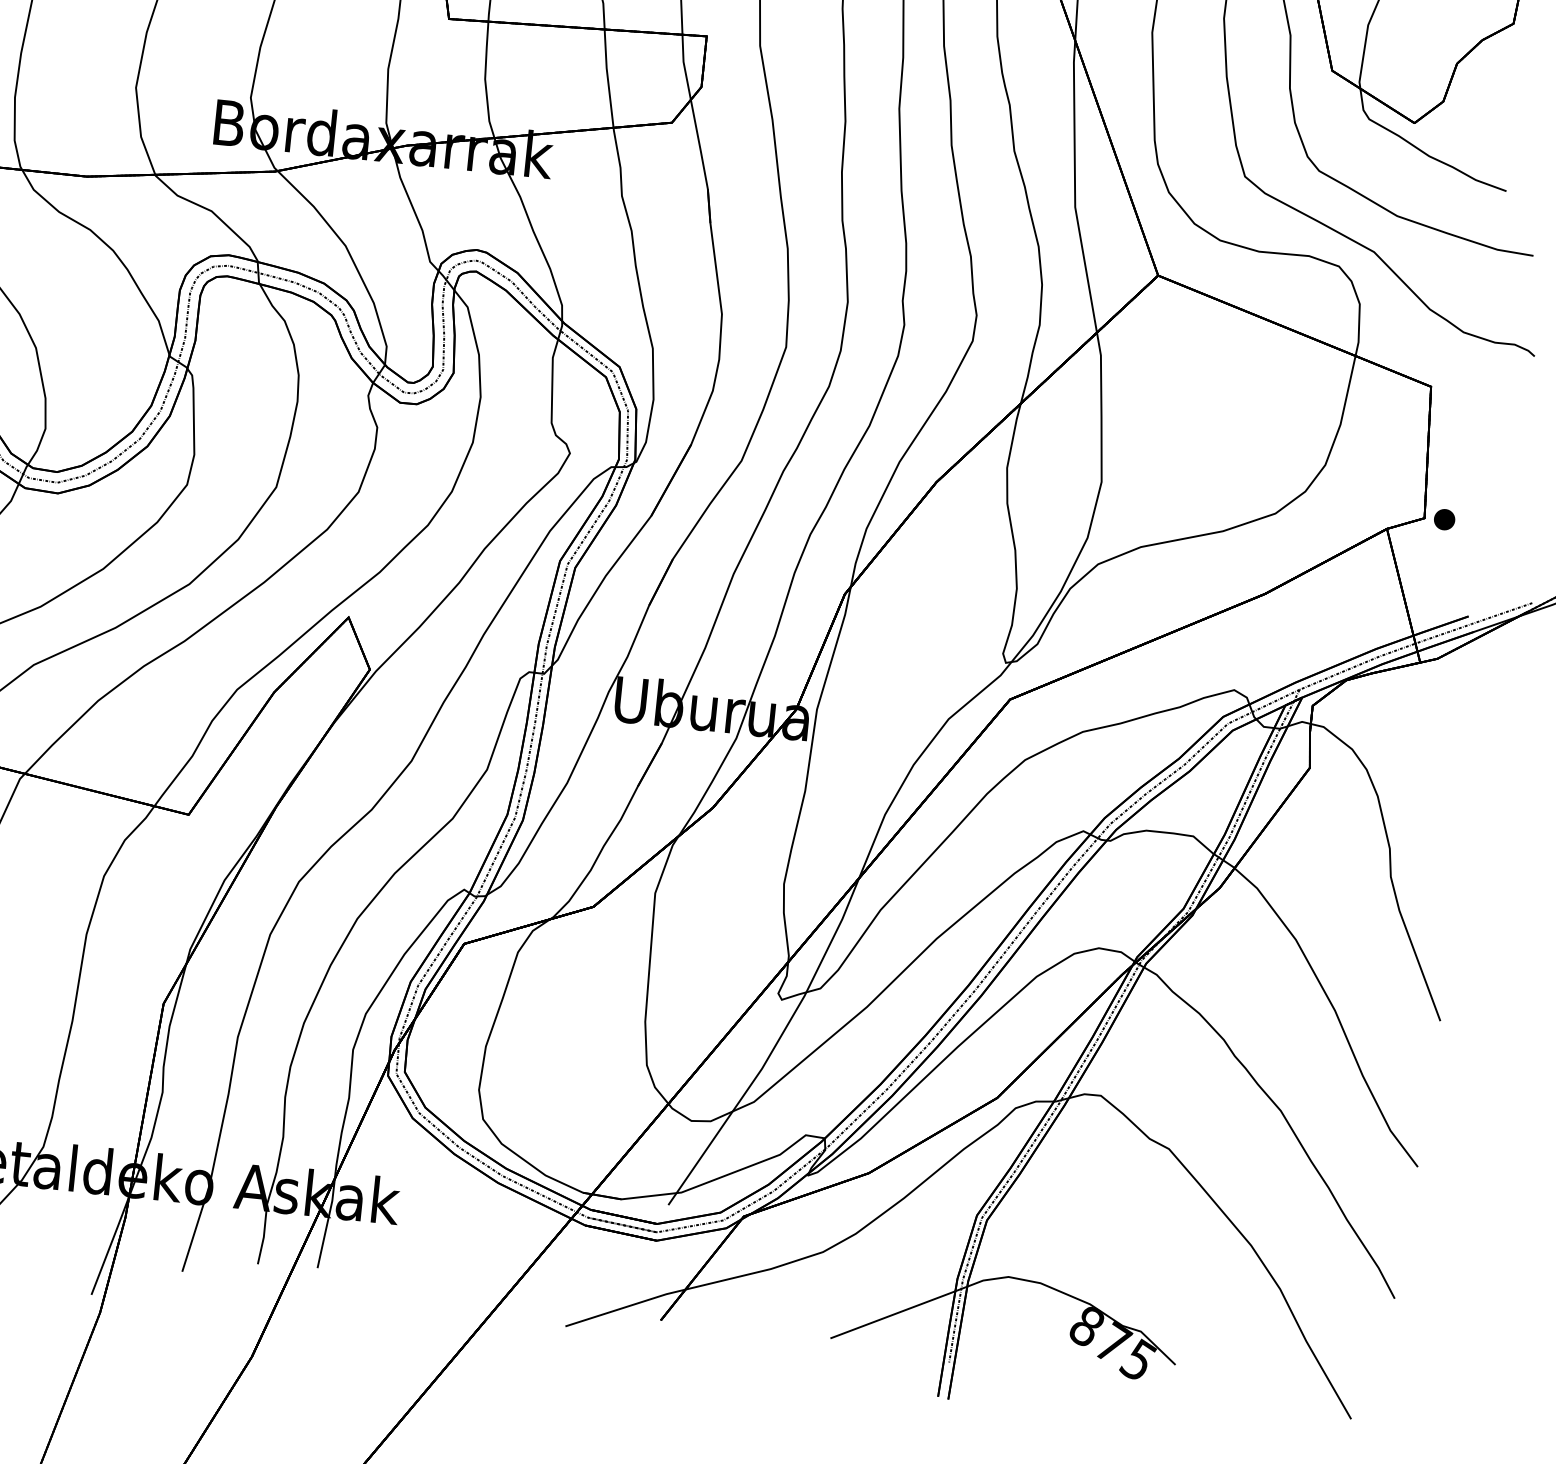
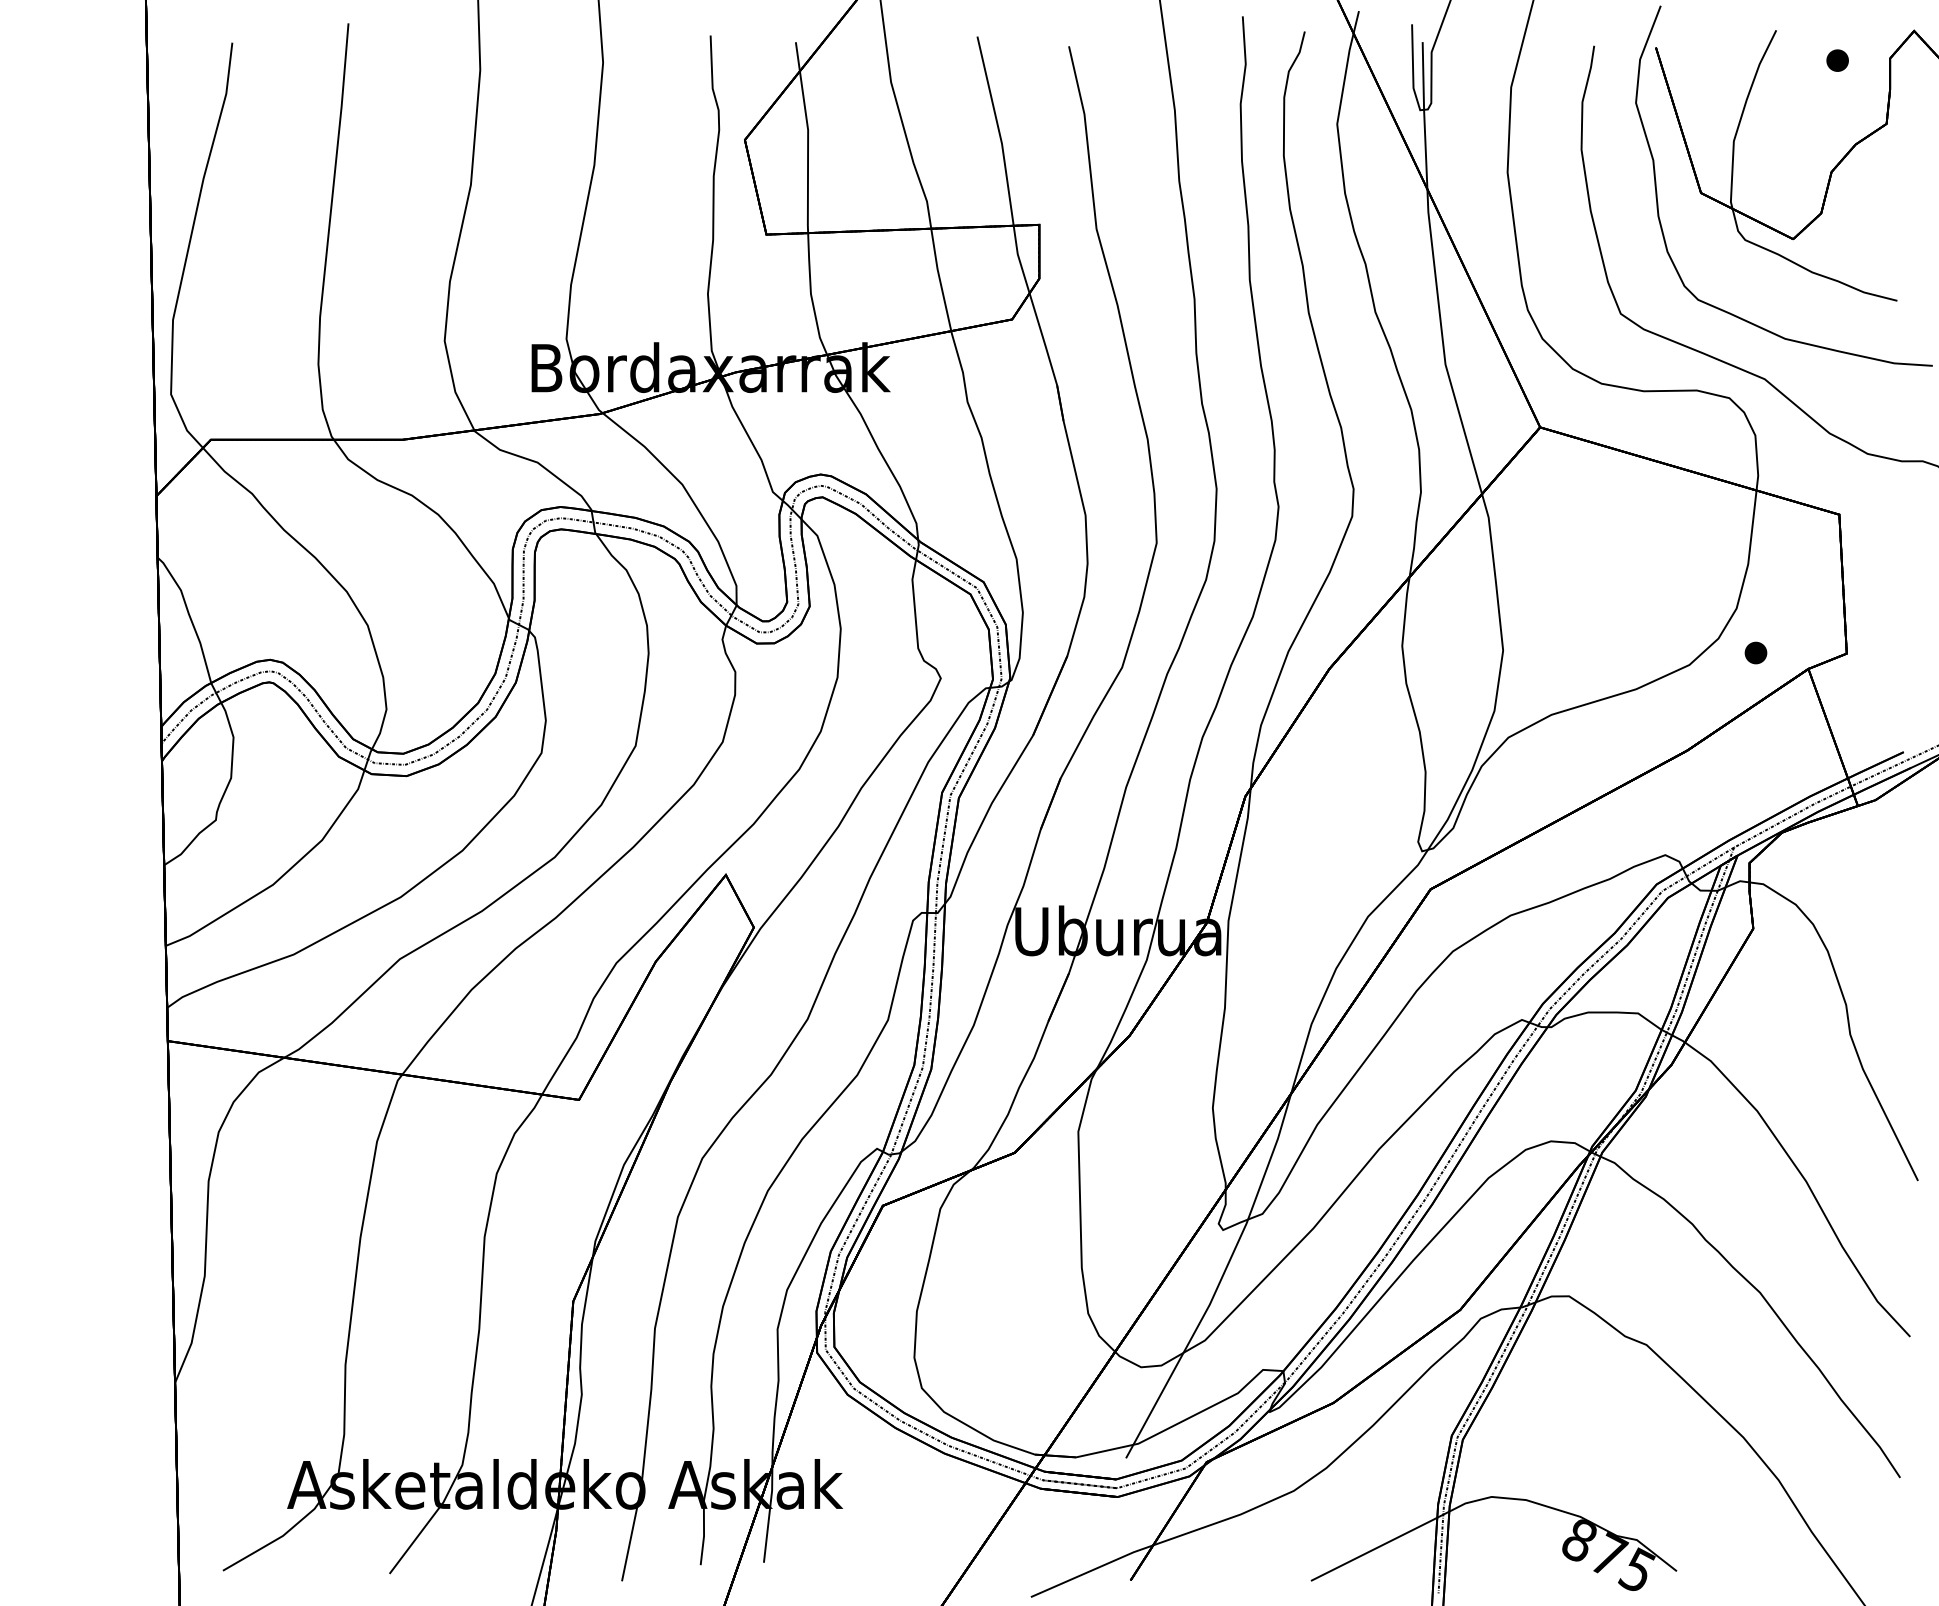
part: (1444, 519) -> (1755, 652), moved

